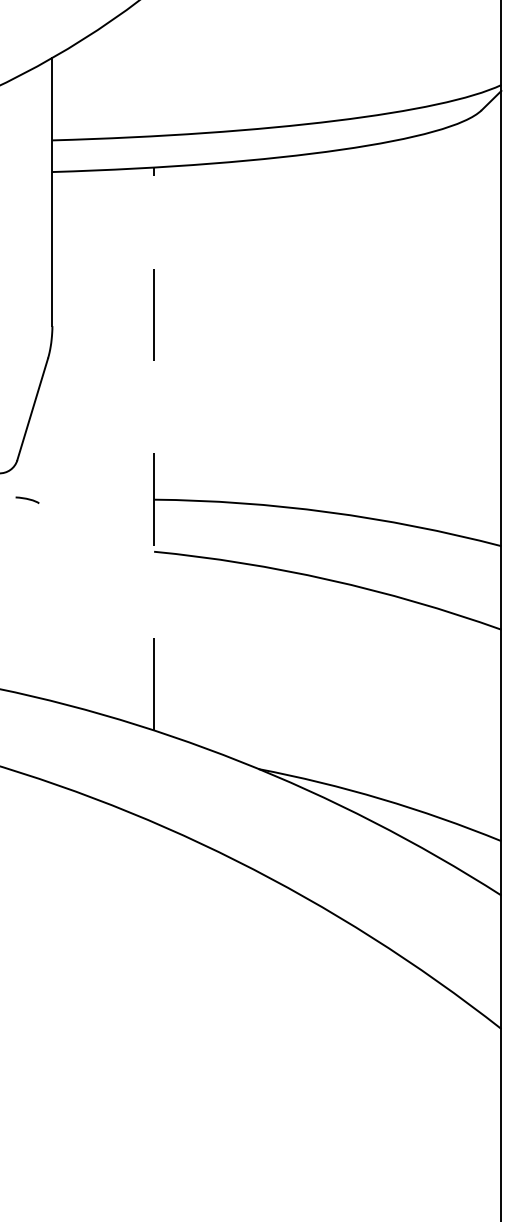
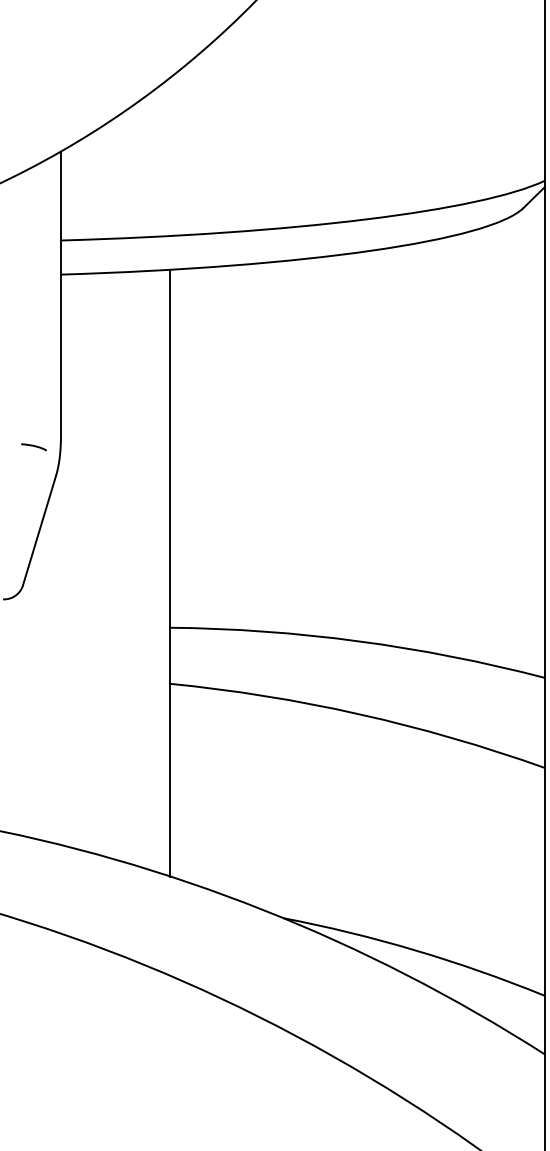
line: (154, 448) -> (170, 572), dashed -> solid
curve: (27, 499) -> (33, 446), moved

